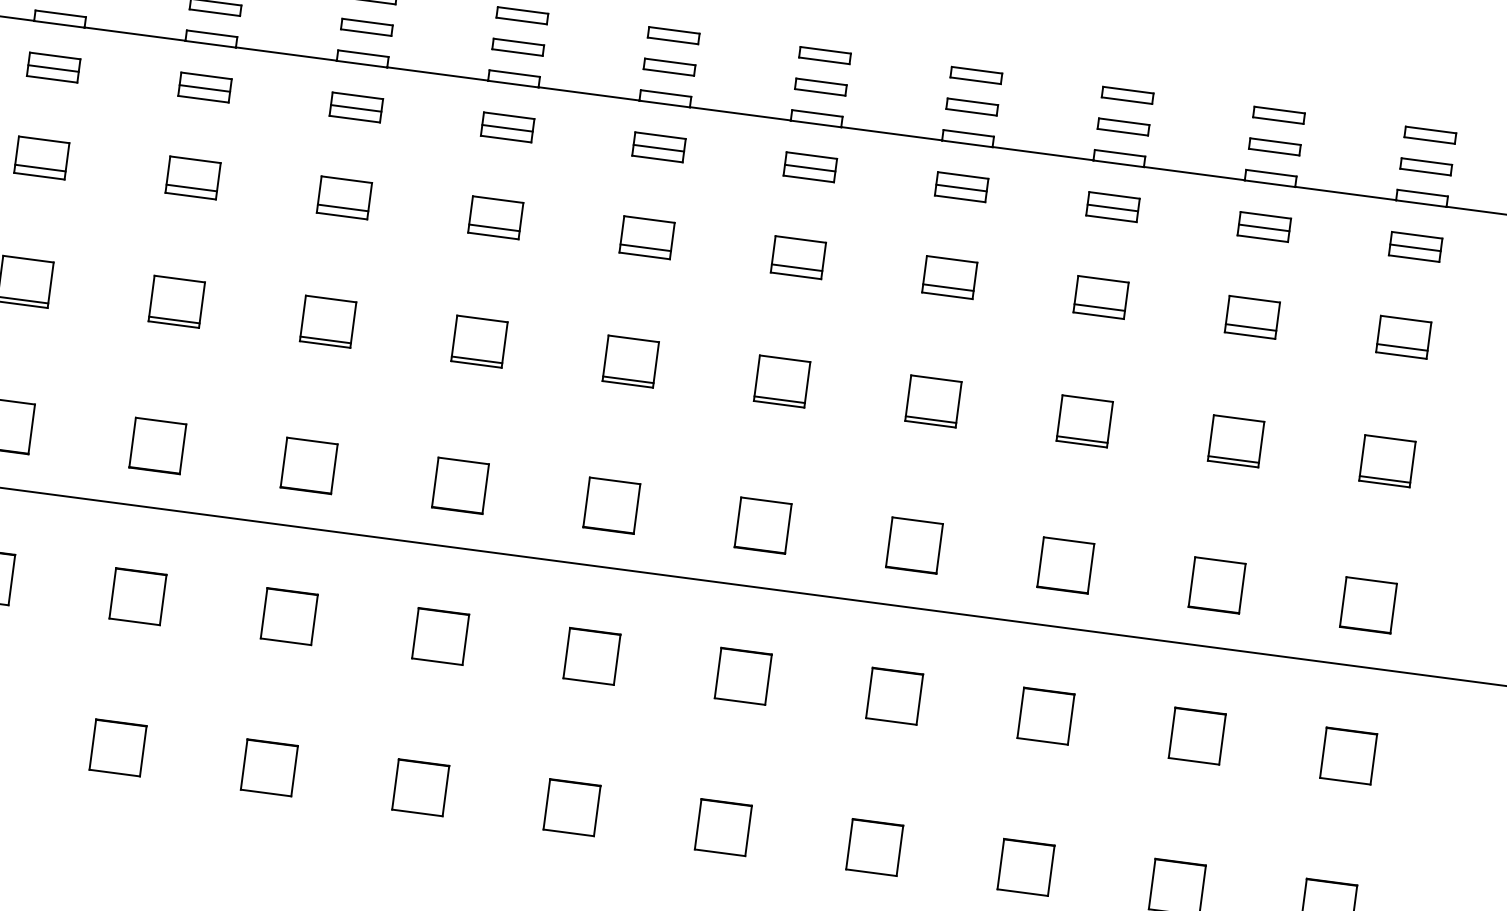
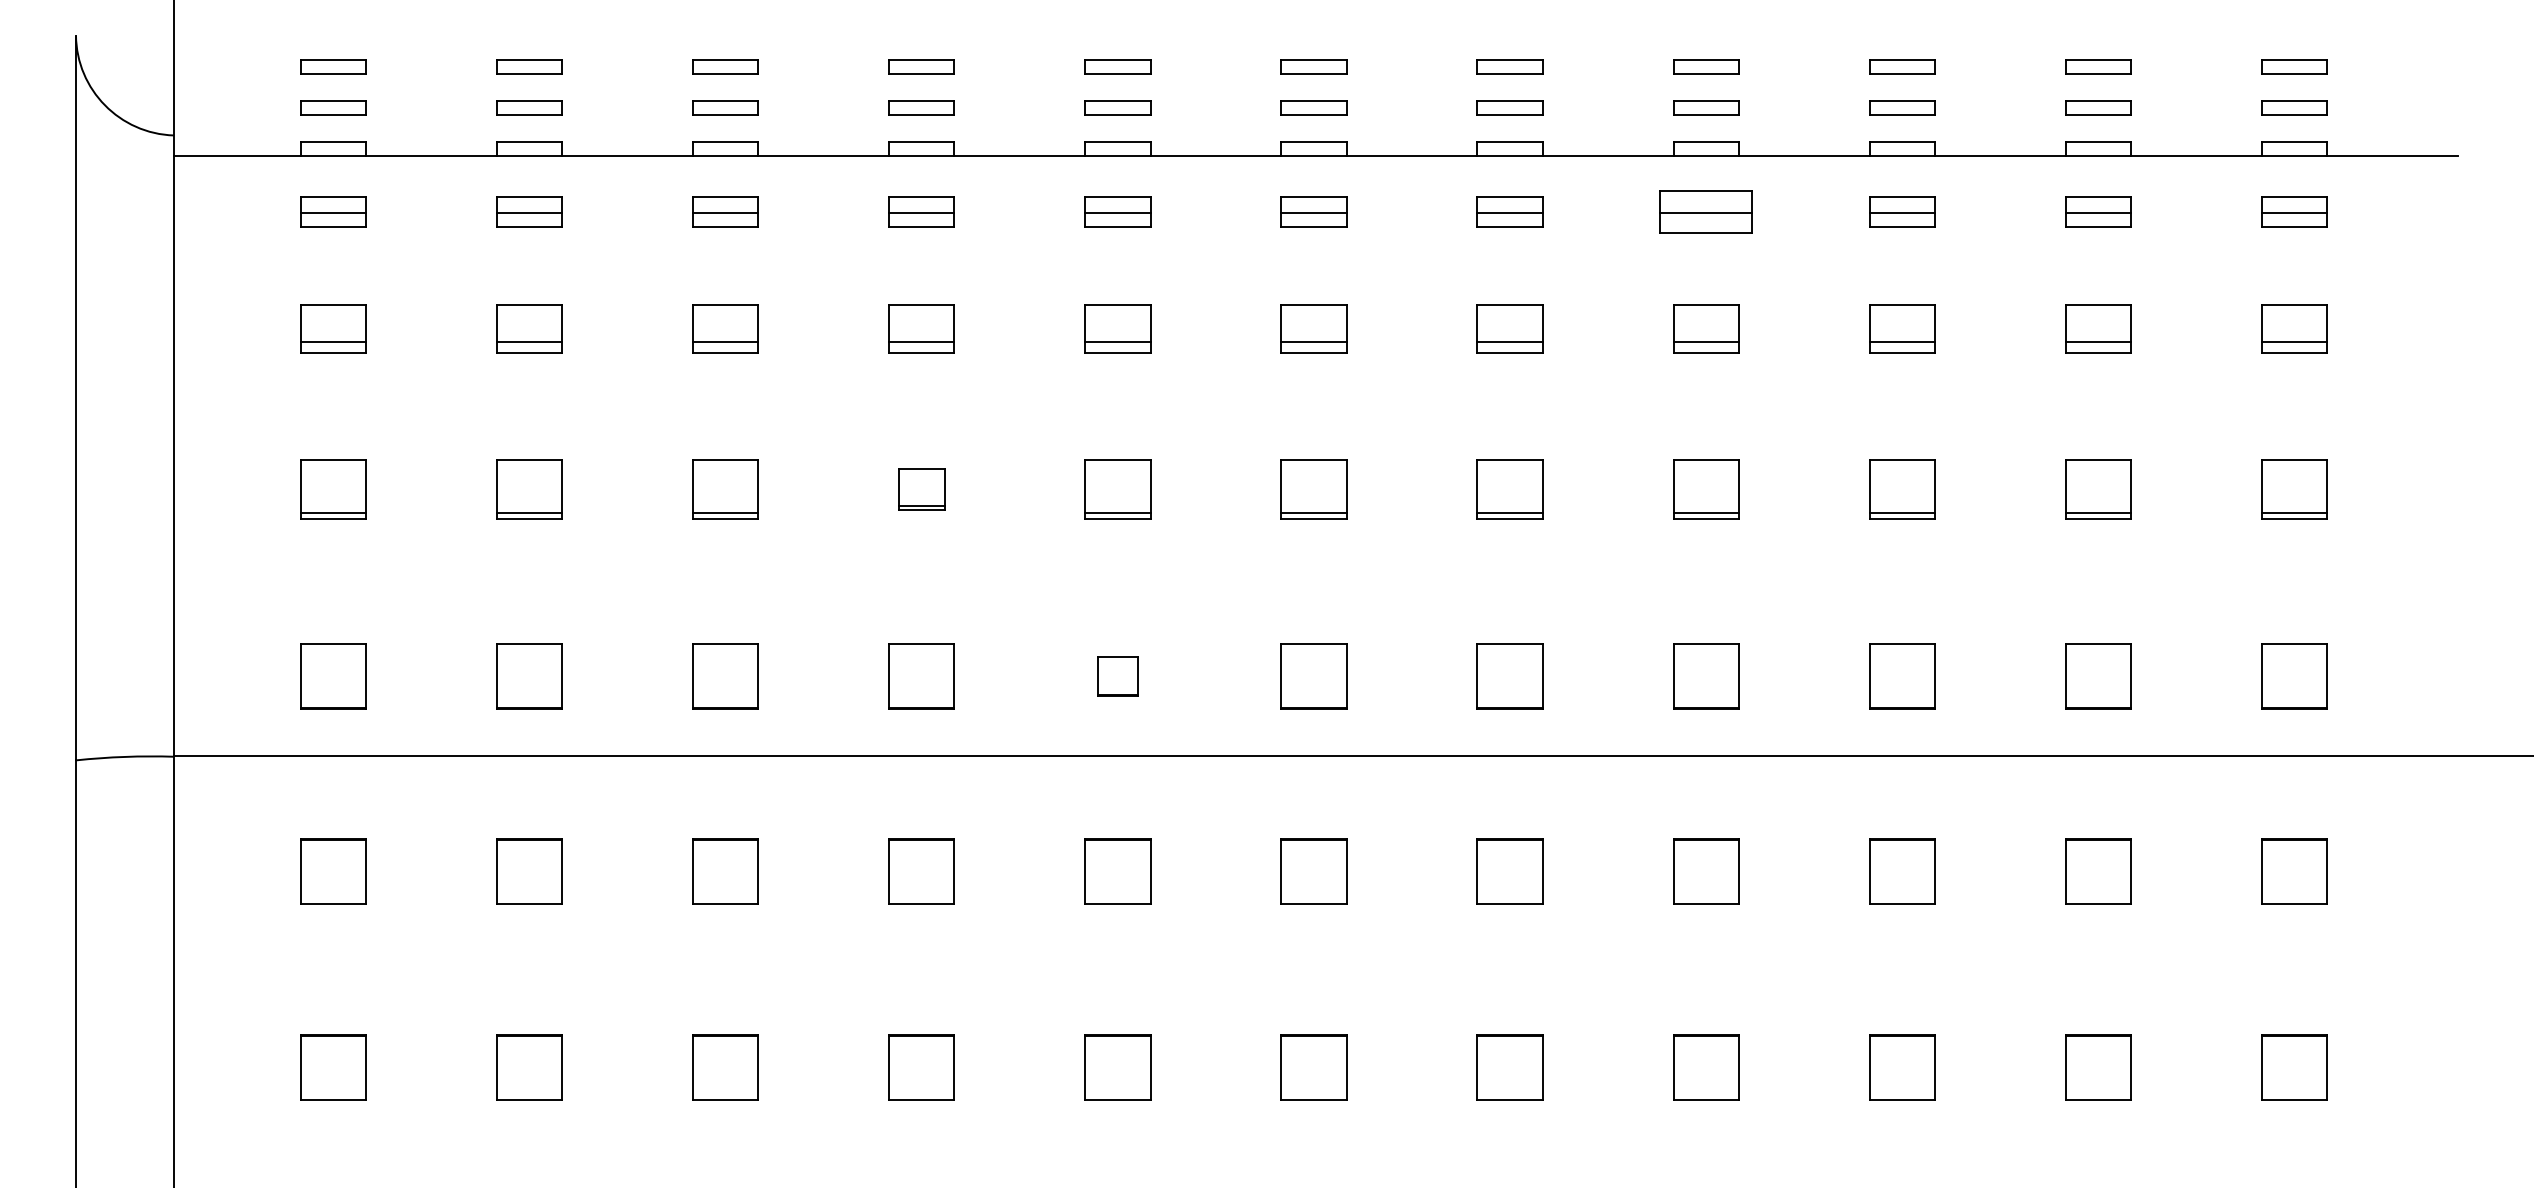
part: (961, 186) -> (1706, 211), size x1.4
part: (327, 321) -> (921, 489), size x0.7
part: (460, 485) -> (1117, 676), size x0.6

